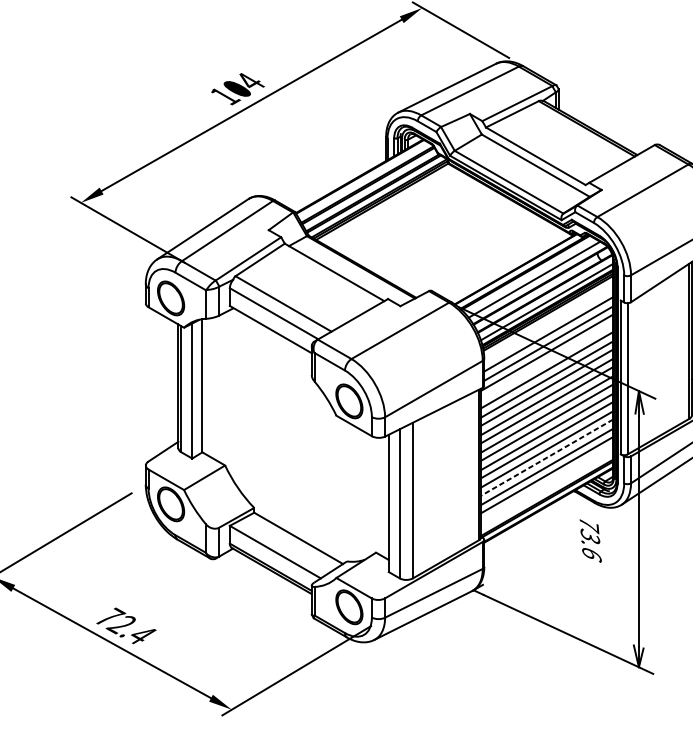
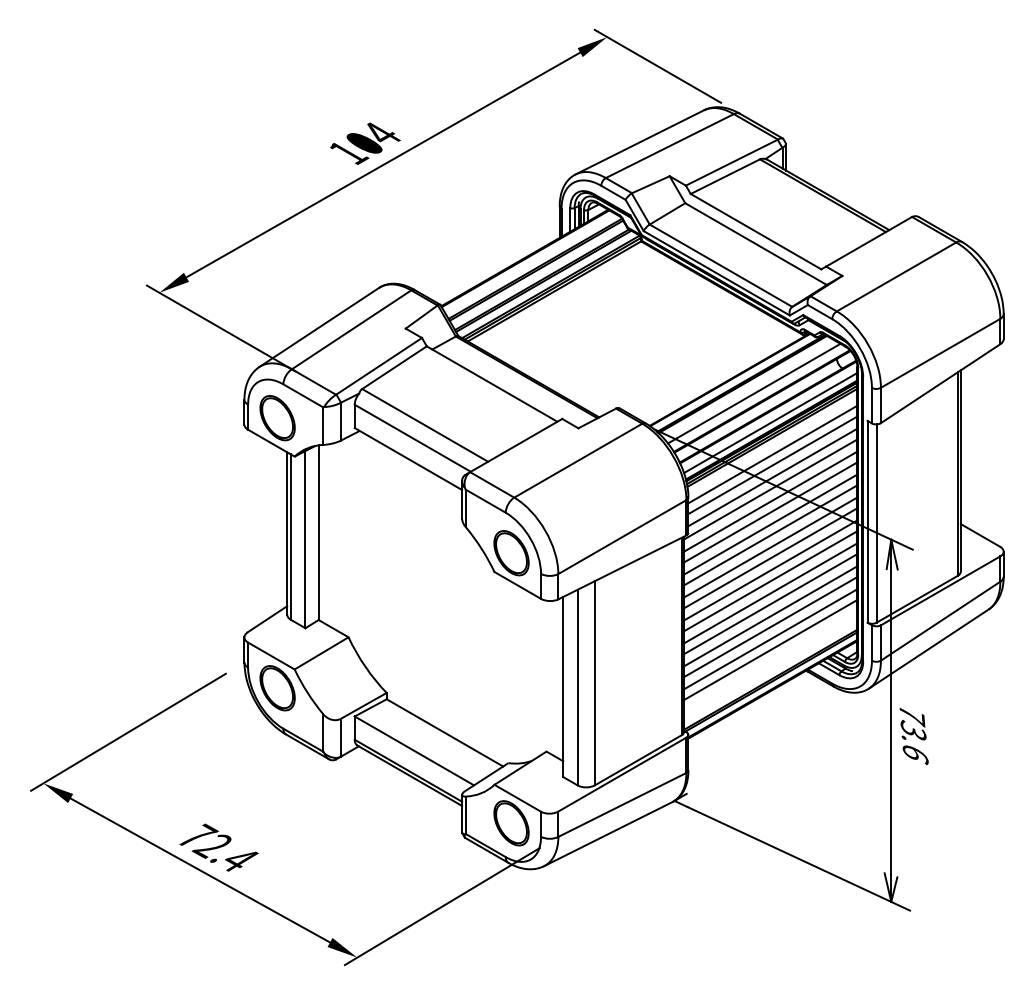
line: (548, 326) -> (772, 454), added
line: (546, 361) -> (770, 501), added
line: (546, 458) -> (770, 627), dashed -> solid
text: (590, 541) -> (913, 736), moved

